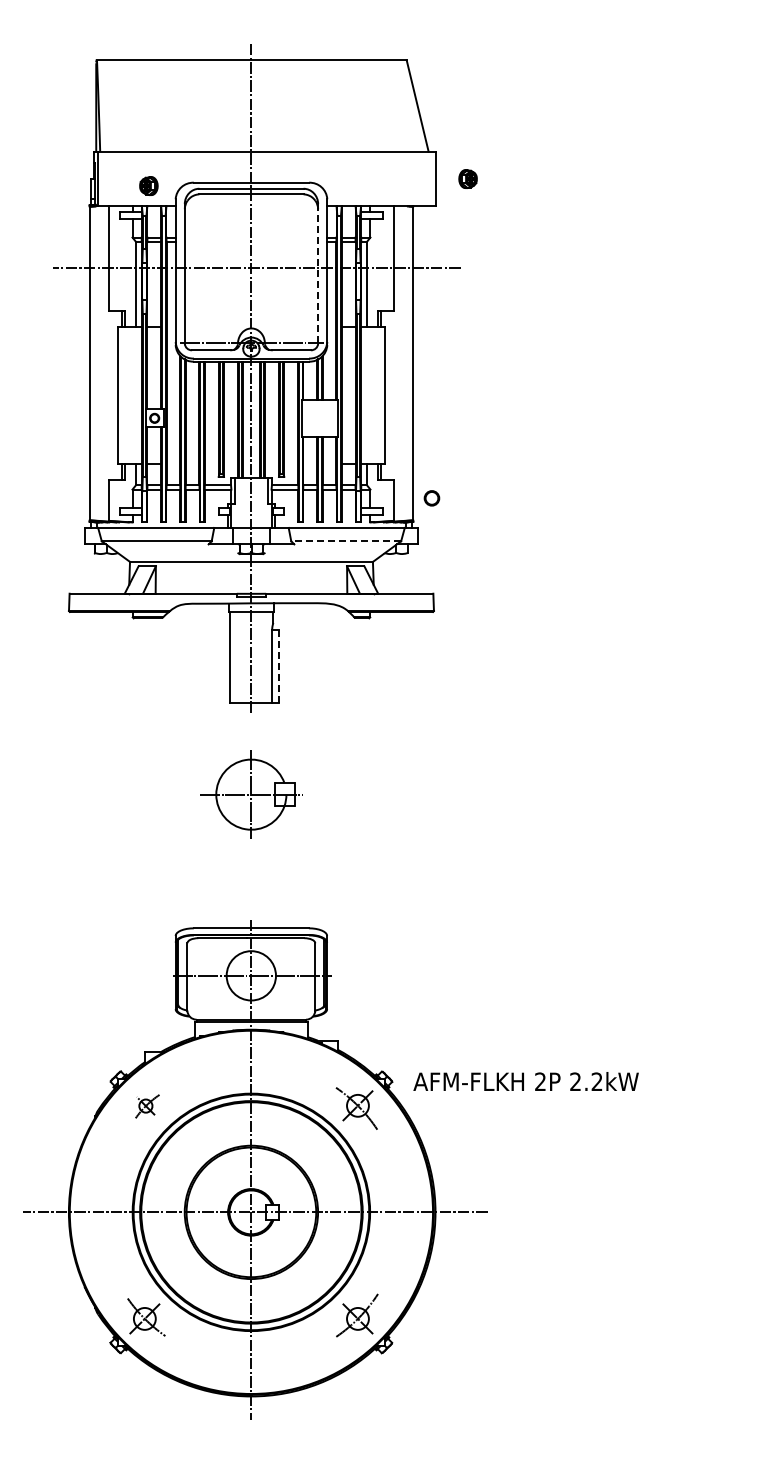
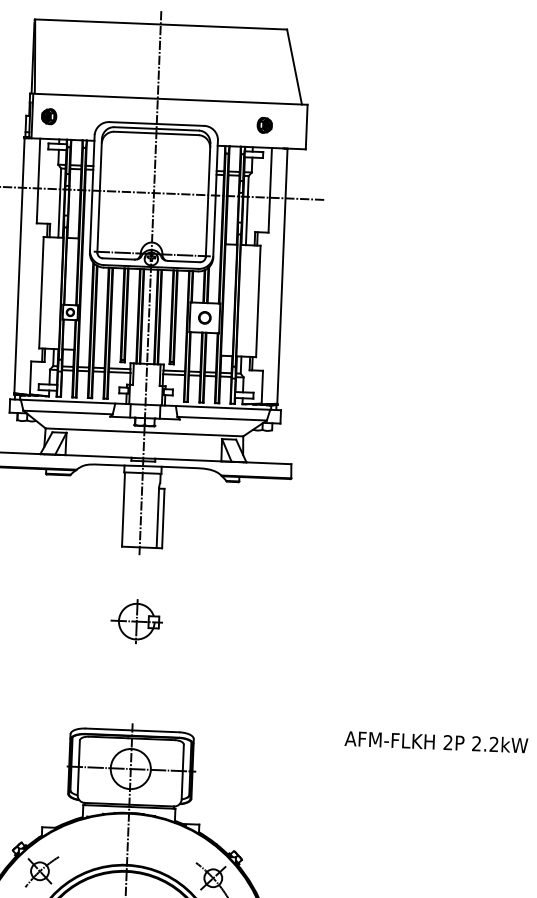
part: (467, 178) -> (264, 124), moved
part: (148, 185) -> (48, 116), moved
line: (318, 273) -> (208, 200), dashed -> solid
part: (431, 498) -> (204, 317), moved
line: (346, 541) -> (222, 418), dashed -> solid
line: (278, 666) -> (163, 518), dashed -> solid
part: (251, 794) -> (136, 621), size x0.62
text: (525, 1081) -> (435, 741), moved
part: (147, 1106) -> (42, 871), size x1.67

